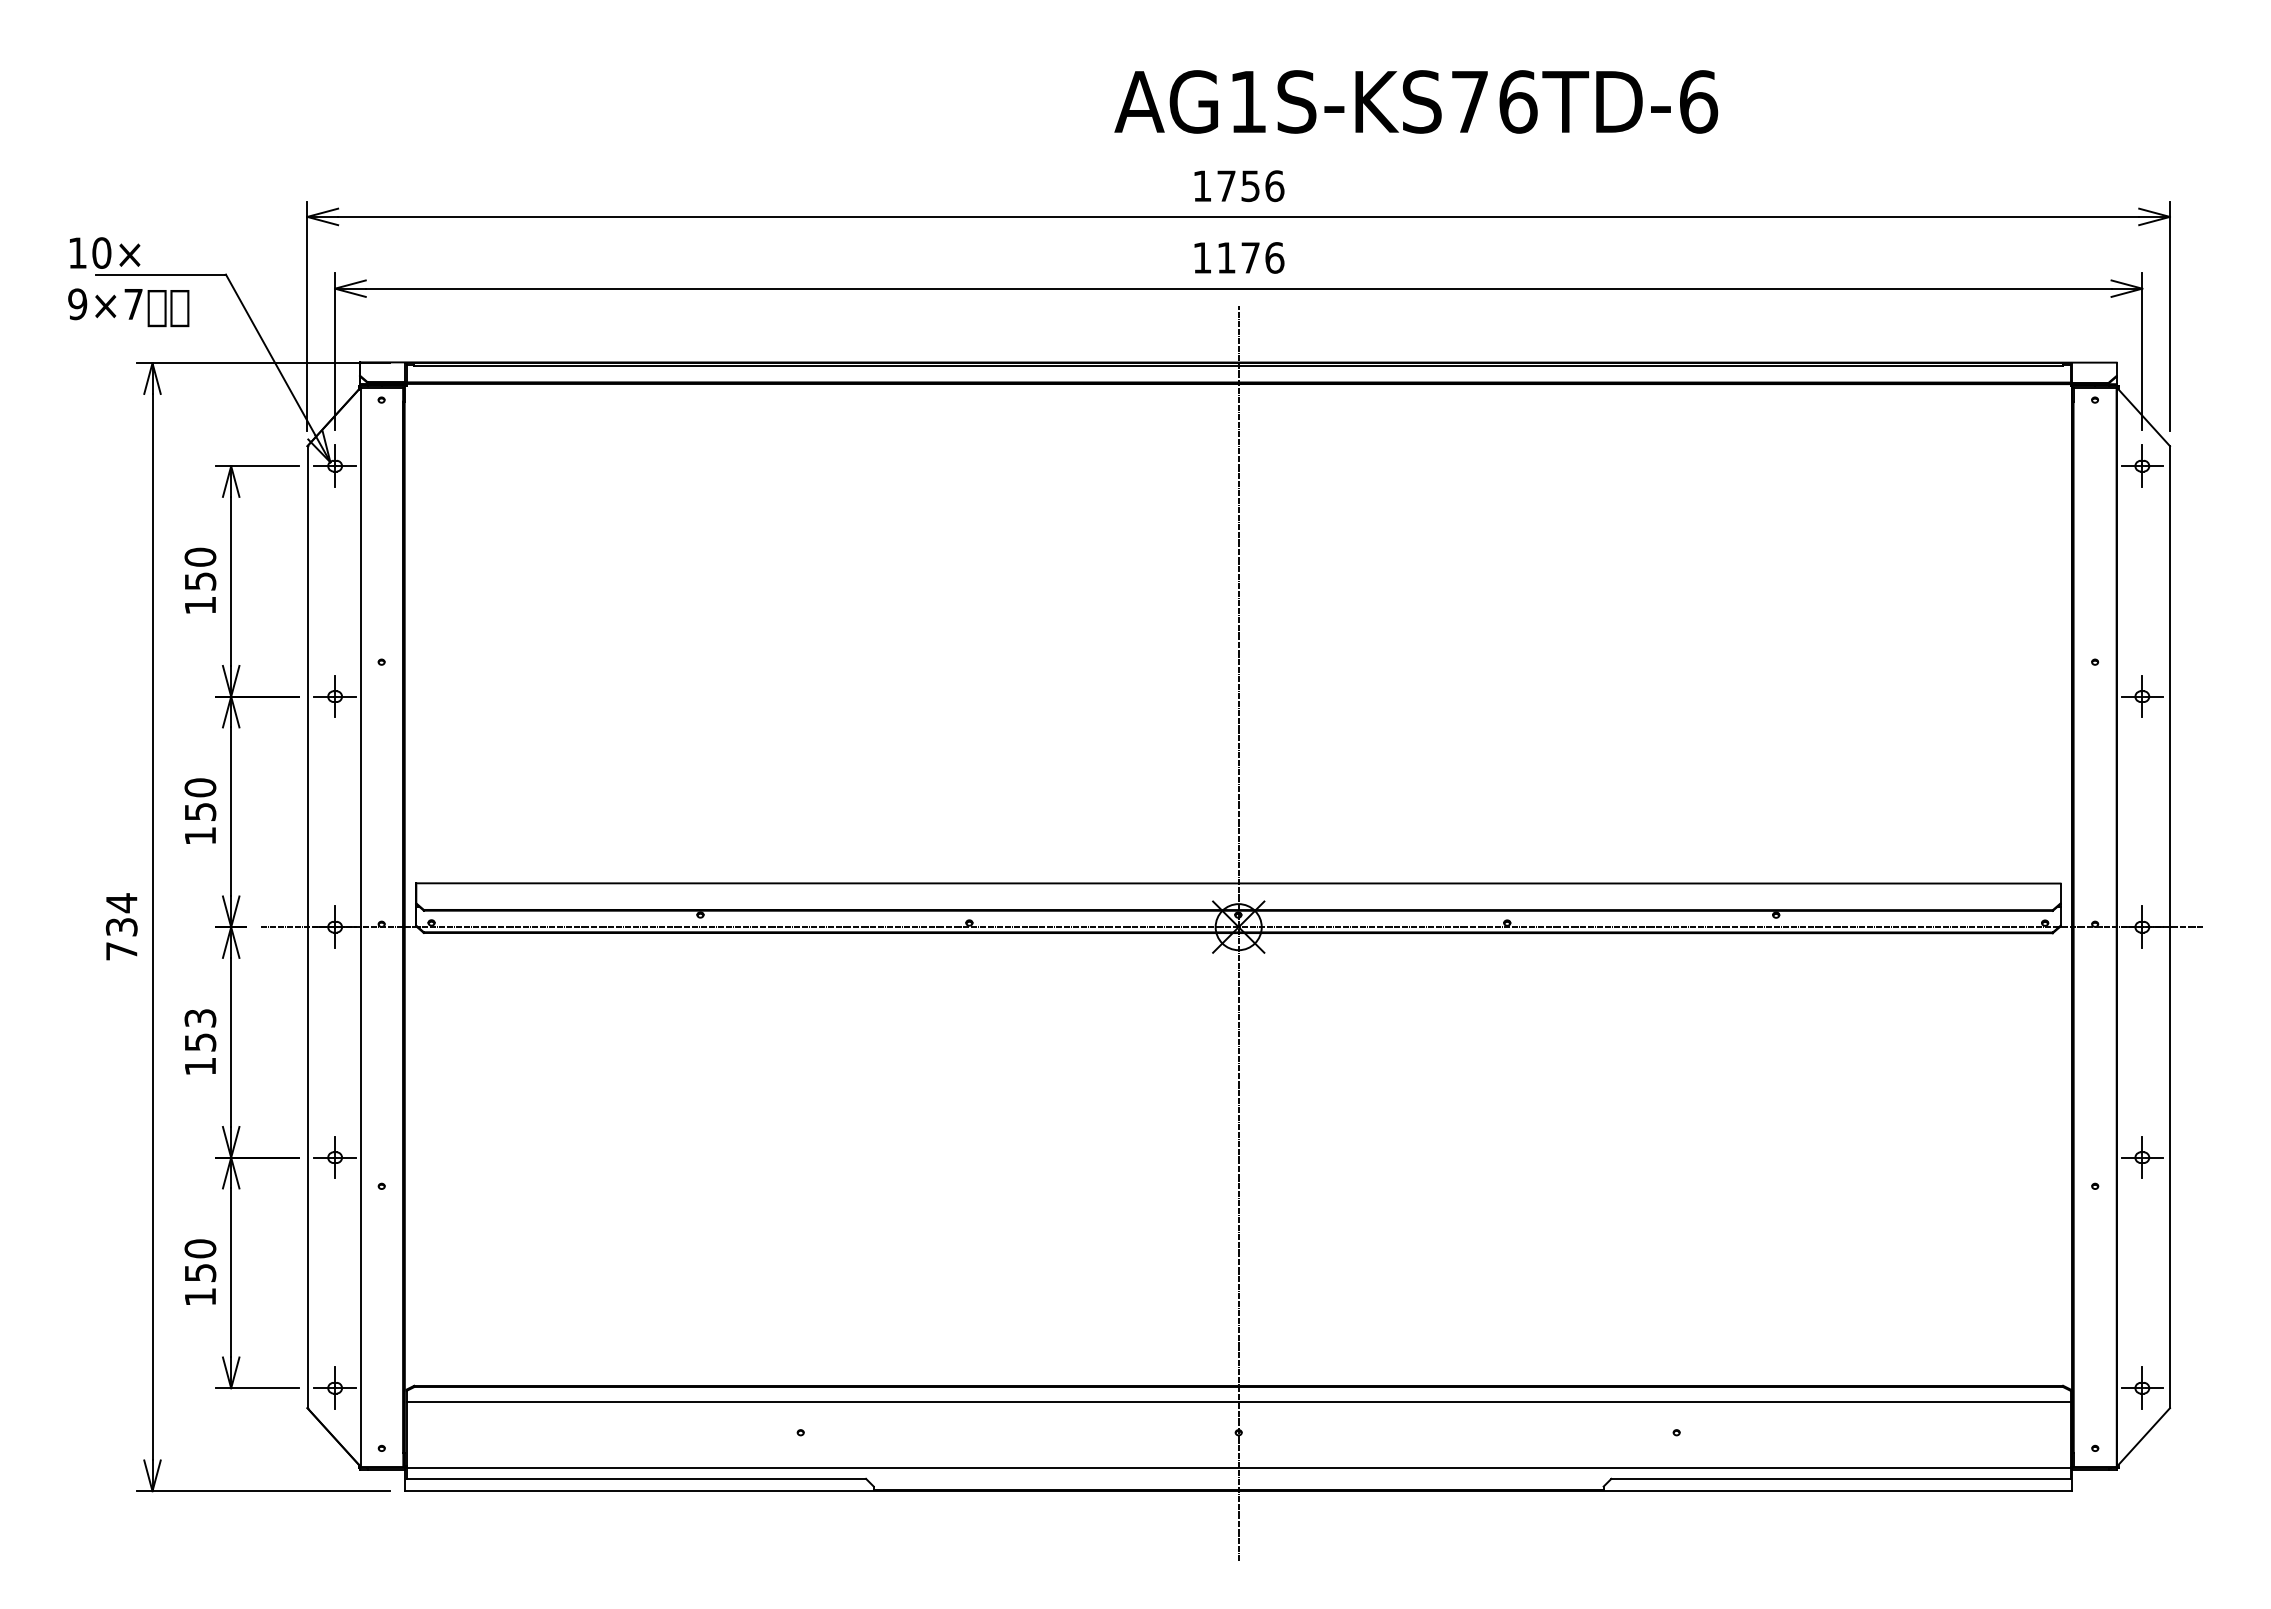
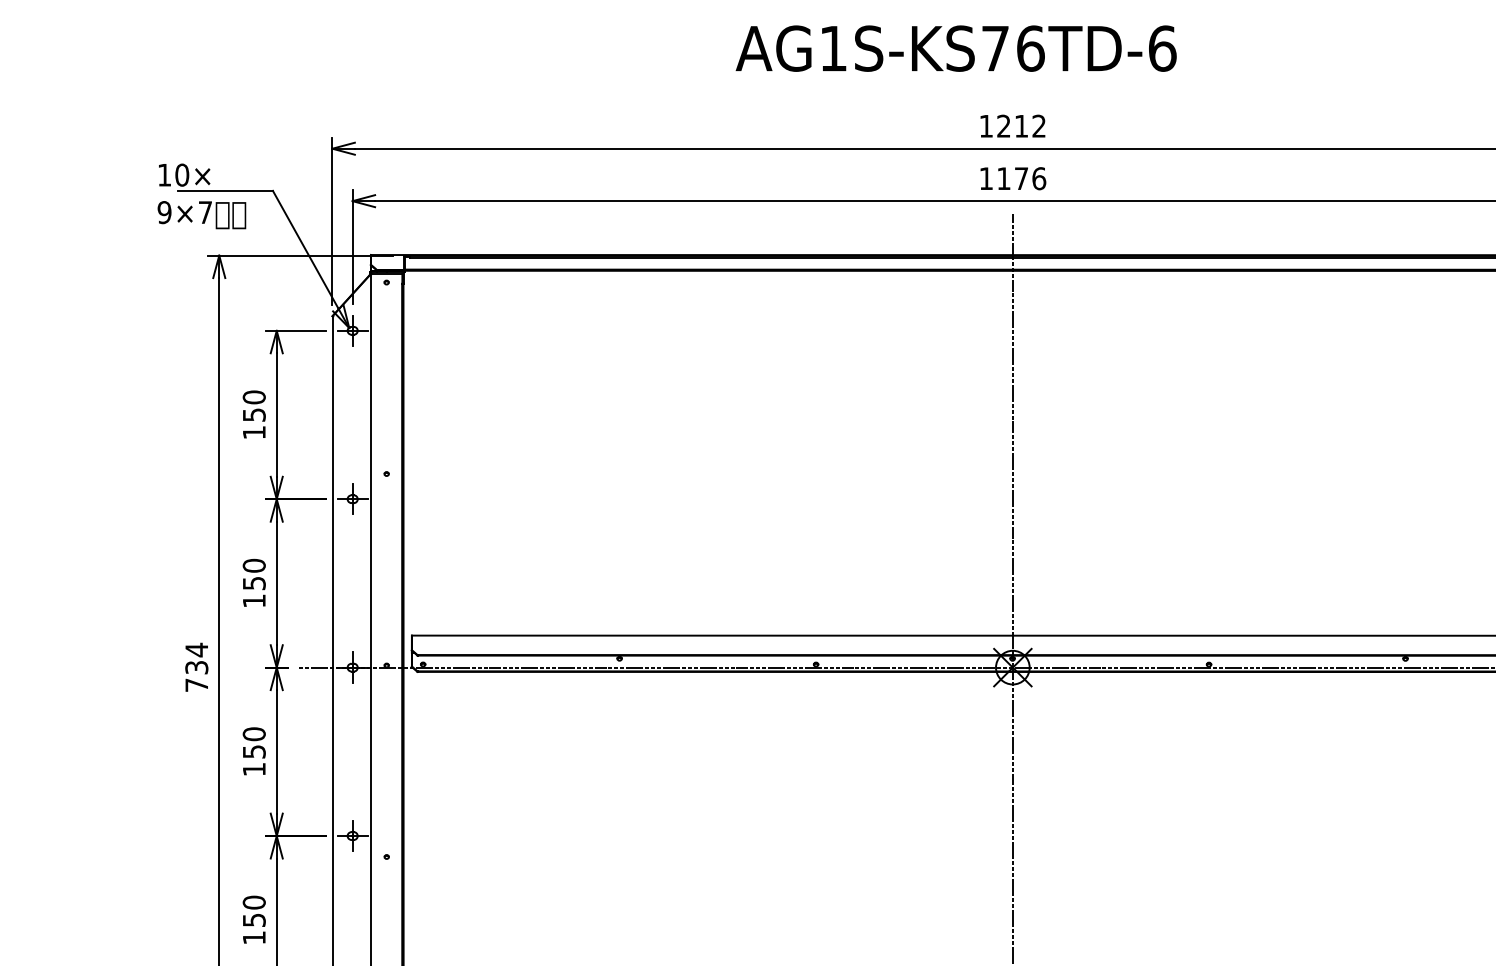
text: (1416, 101) -> (956, 48), moved
text: (1250, 186) -> (1021, 126), 1756 -> 1212
text: (200, 1017) -> (254, 733), 153 -> 150

